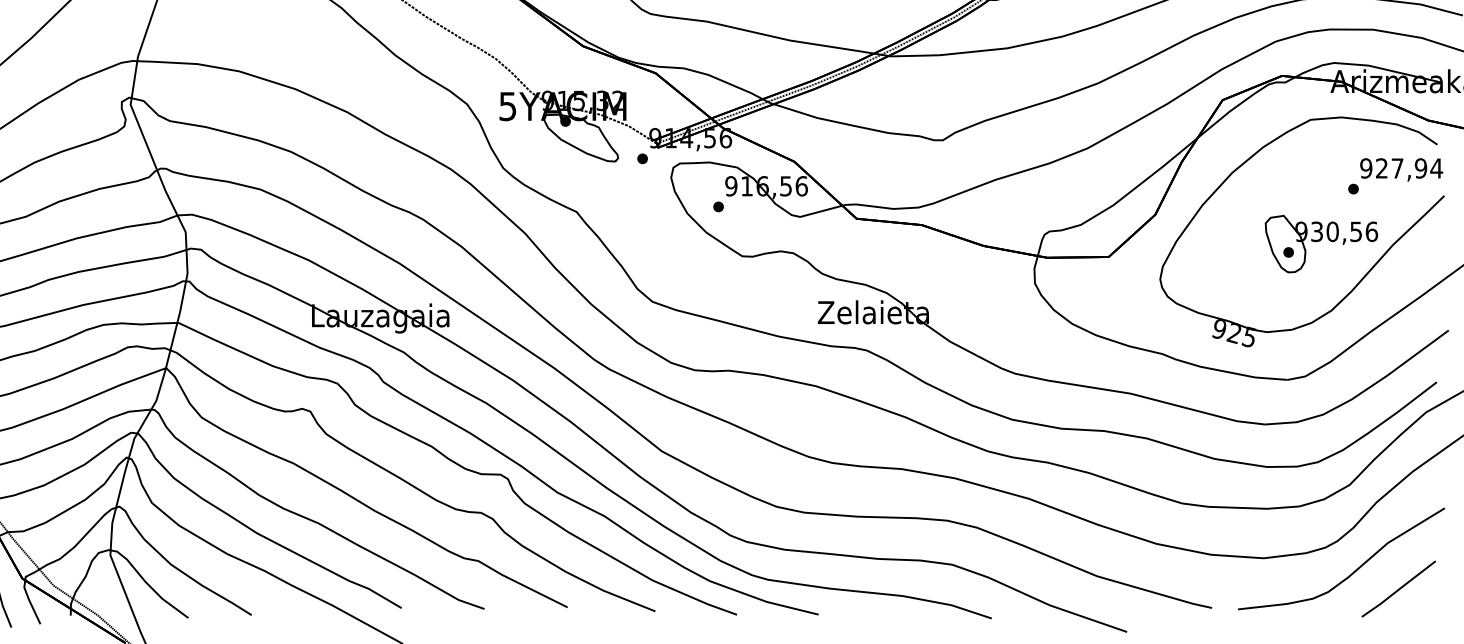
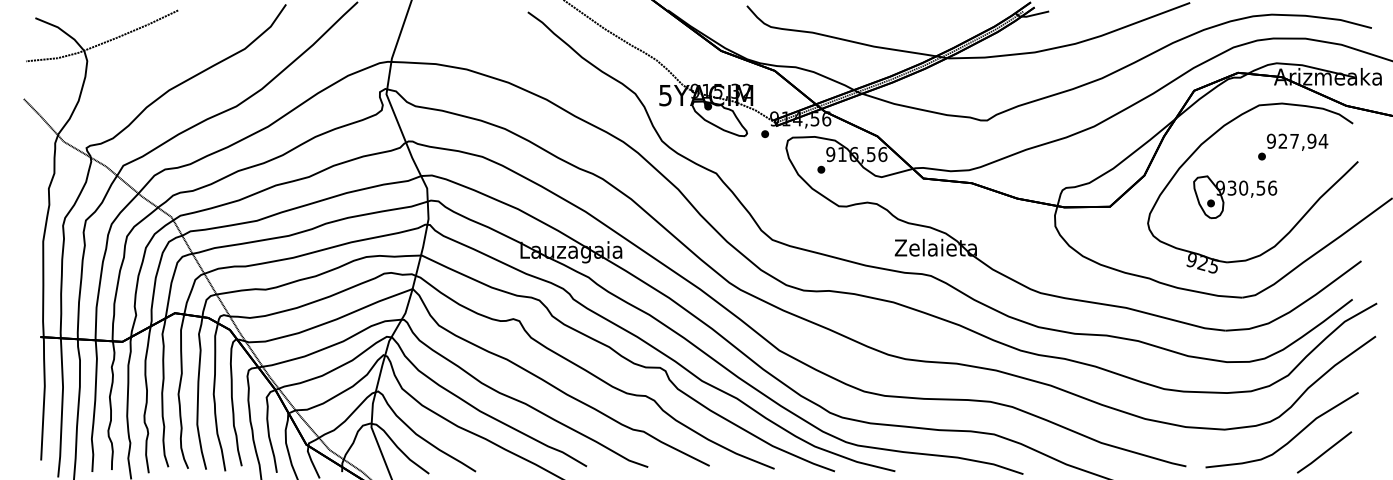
text: (1396, 175) -> (1293, 146), moved
part: (1321, 244) -> (1235, 197), moved

